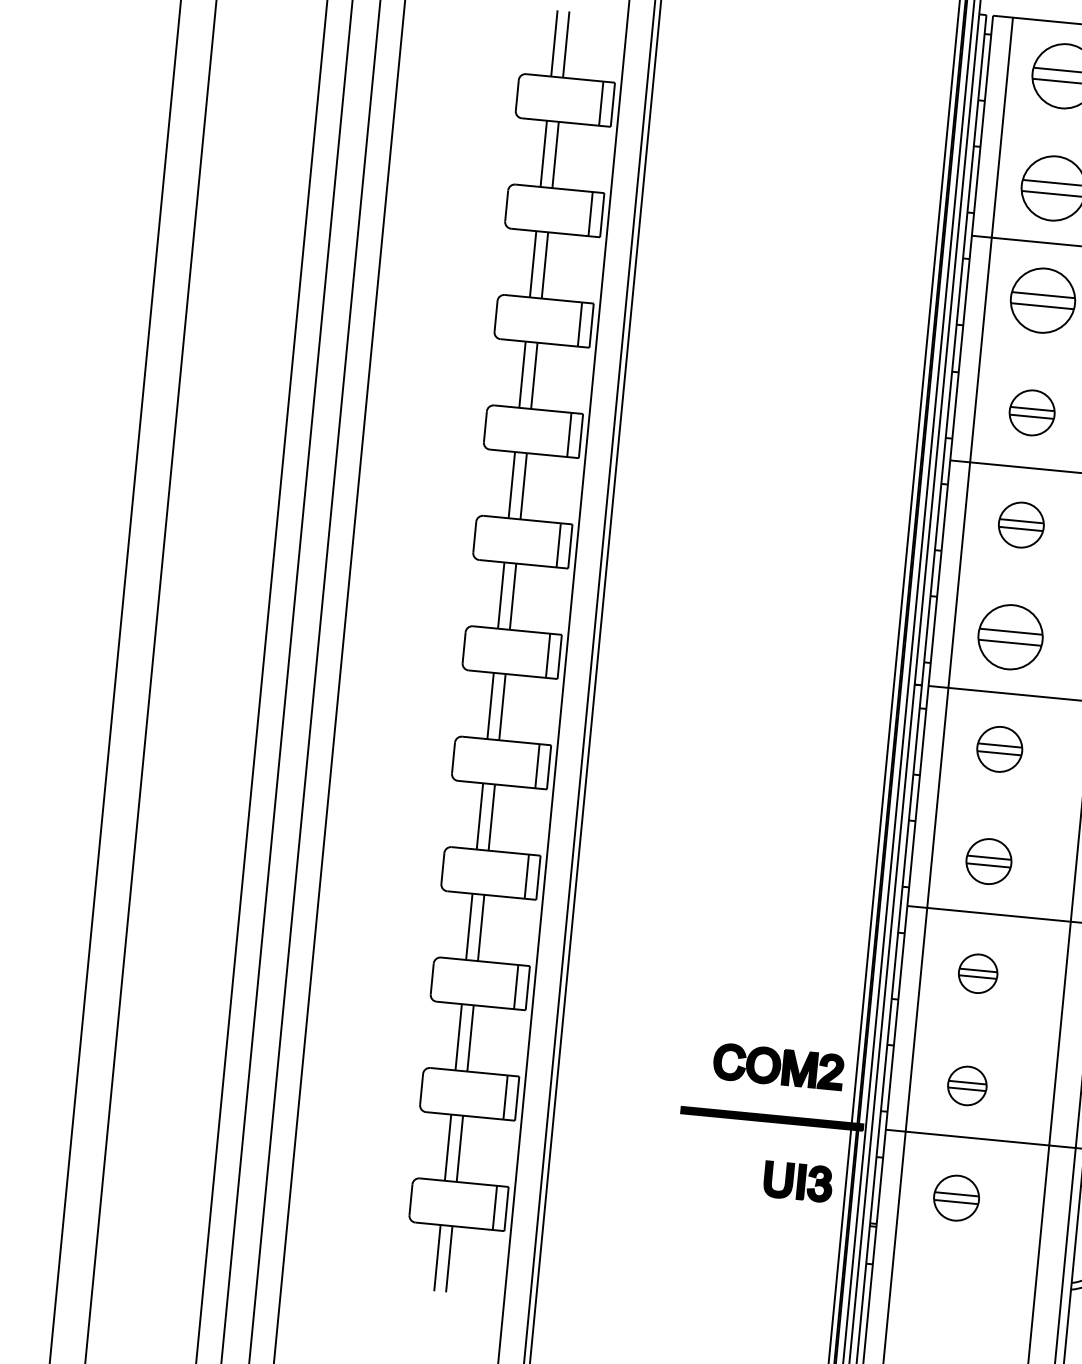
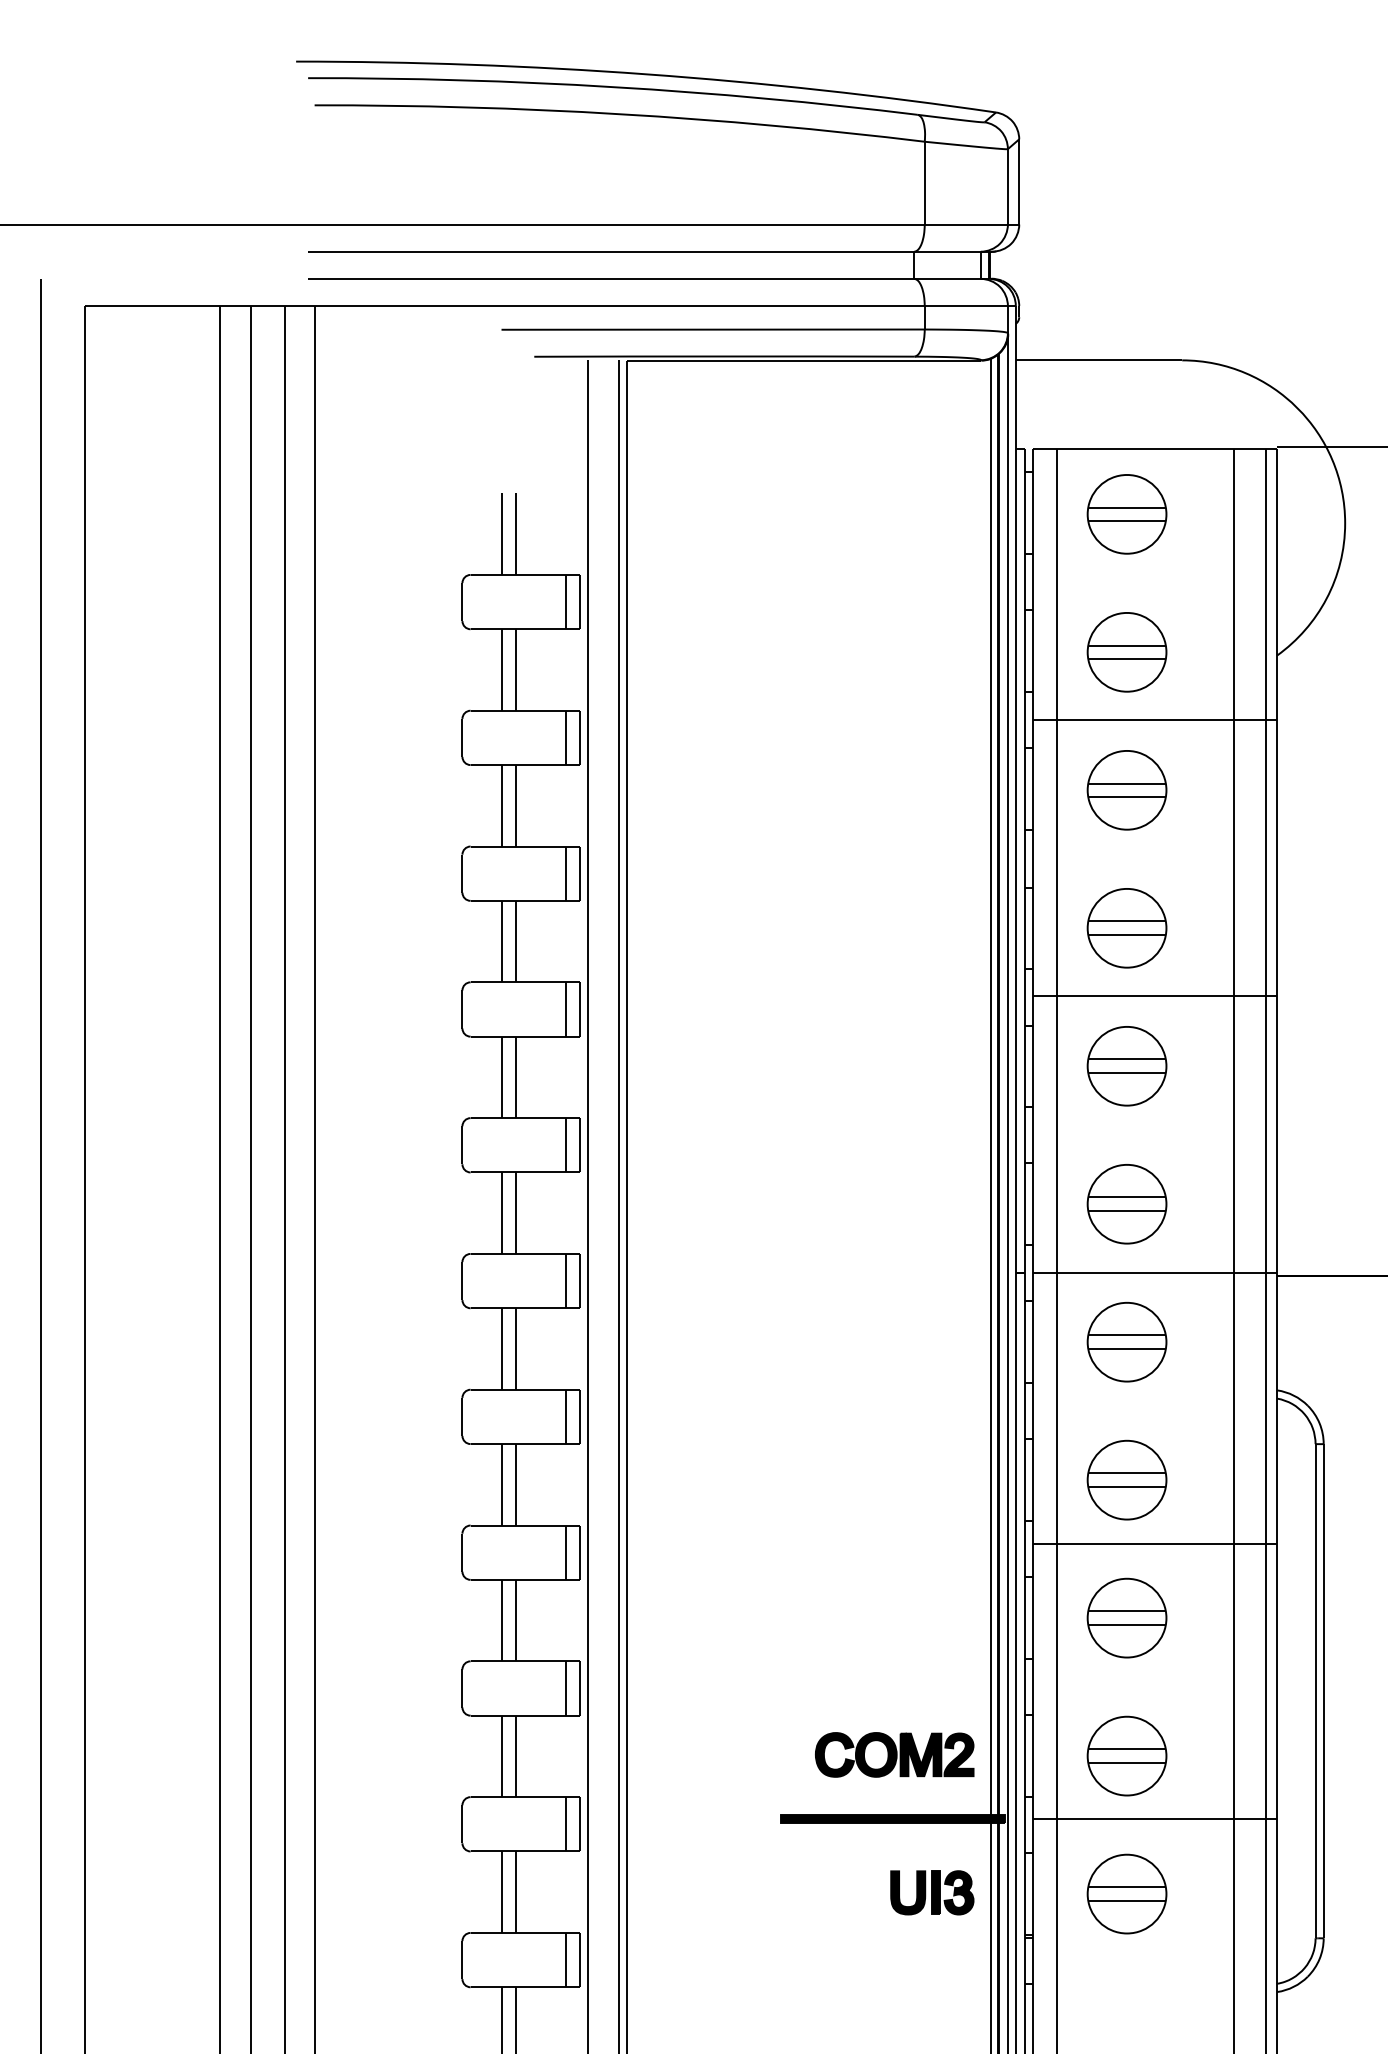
part: (1031, 413) -> (1126, 928), size x1.43
part: (1020, 525) -> (1126, 1066), size x1.43
part: (999, 748) -> (1126, 1341), size x1.43
part: (988, 861) -> (1126, 1479), size x1.43
part: (977, 973) -> (1126, 1617), size x1.67
part: (966, 1085) -> (1126, 1755), size x1.67
part: (956, 1197) -> (1126, 1893), size x1.43

